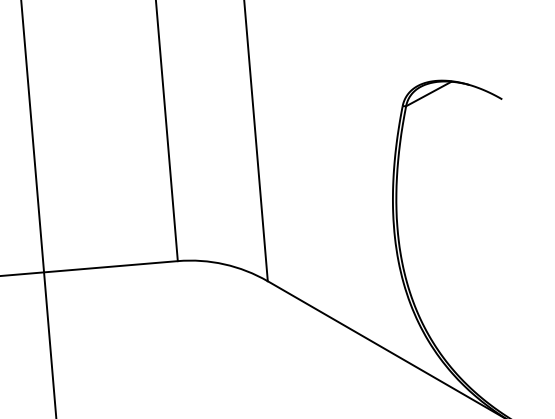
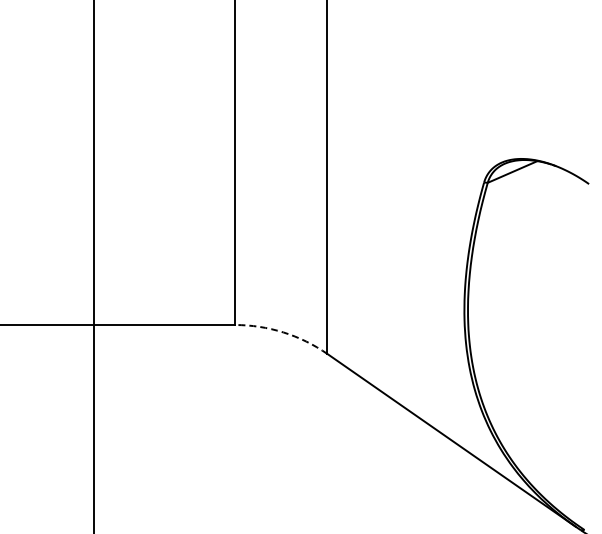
arc: (224, 264) -> (283, 332), solid -> dashed

